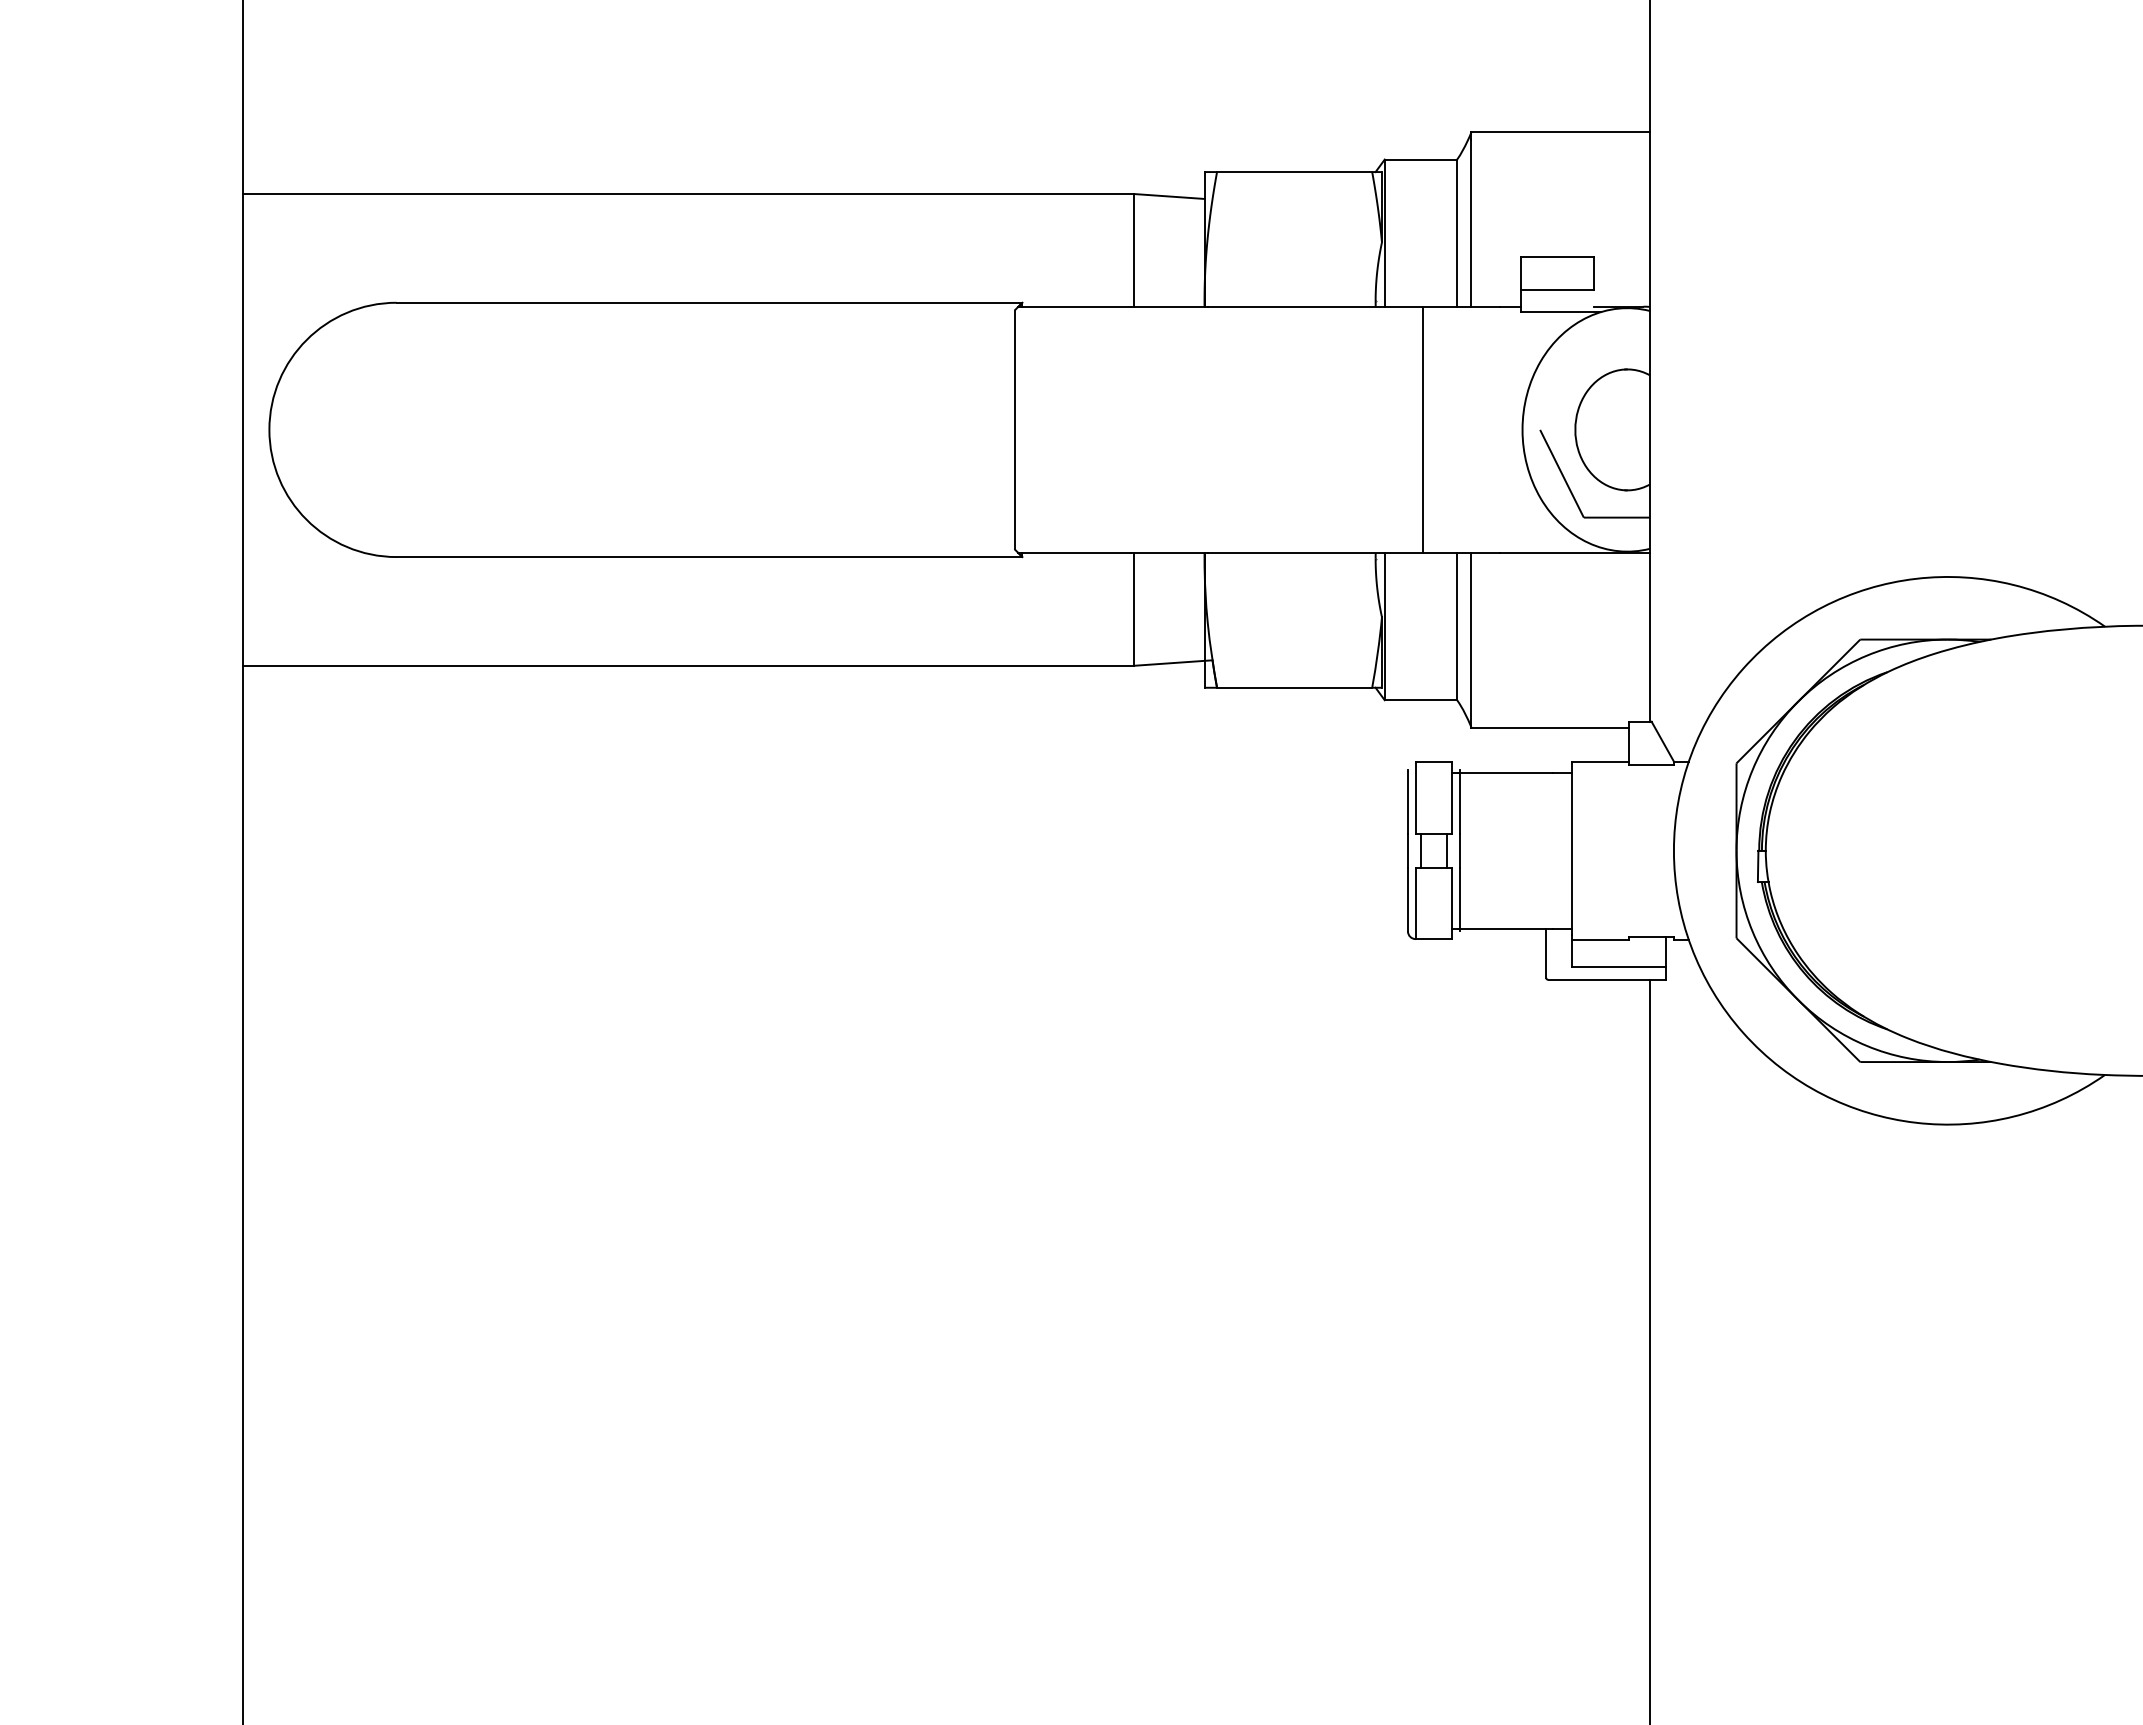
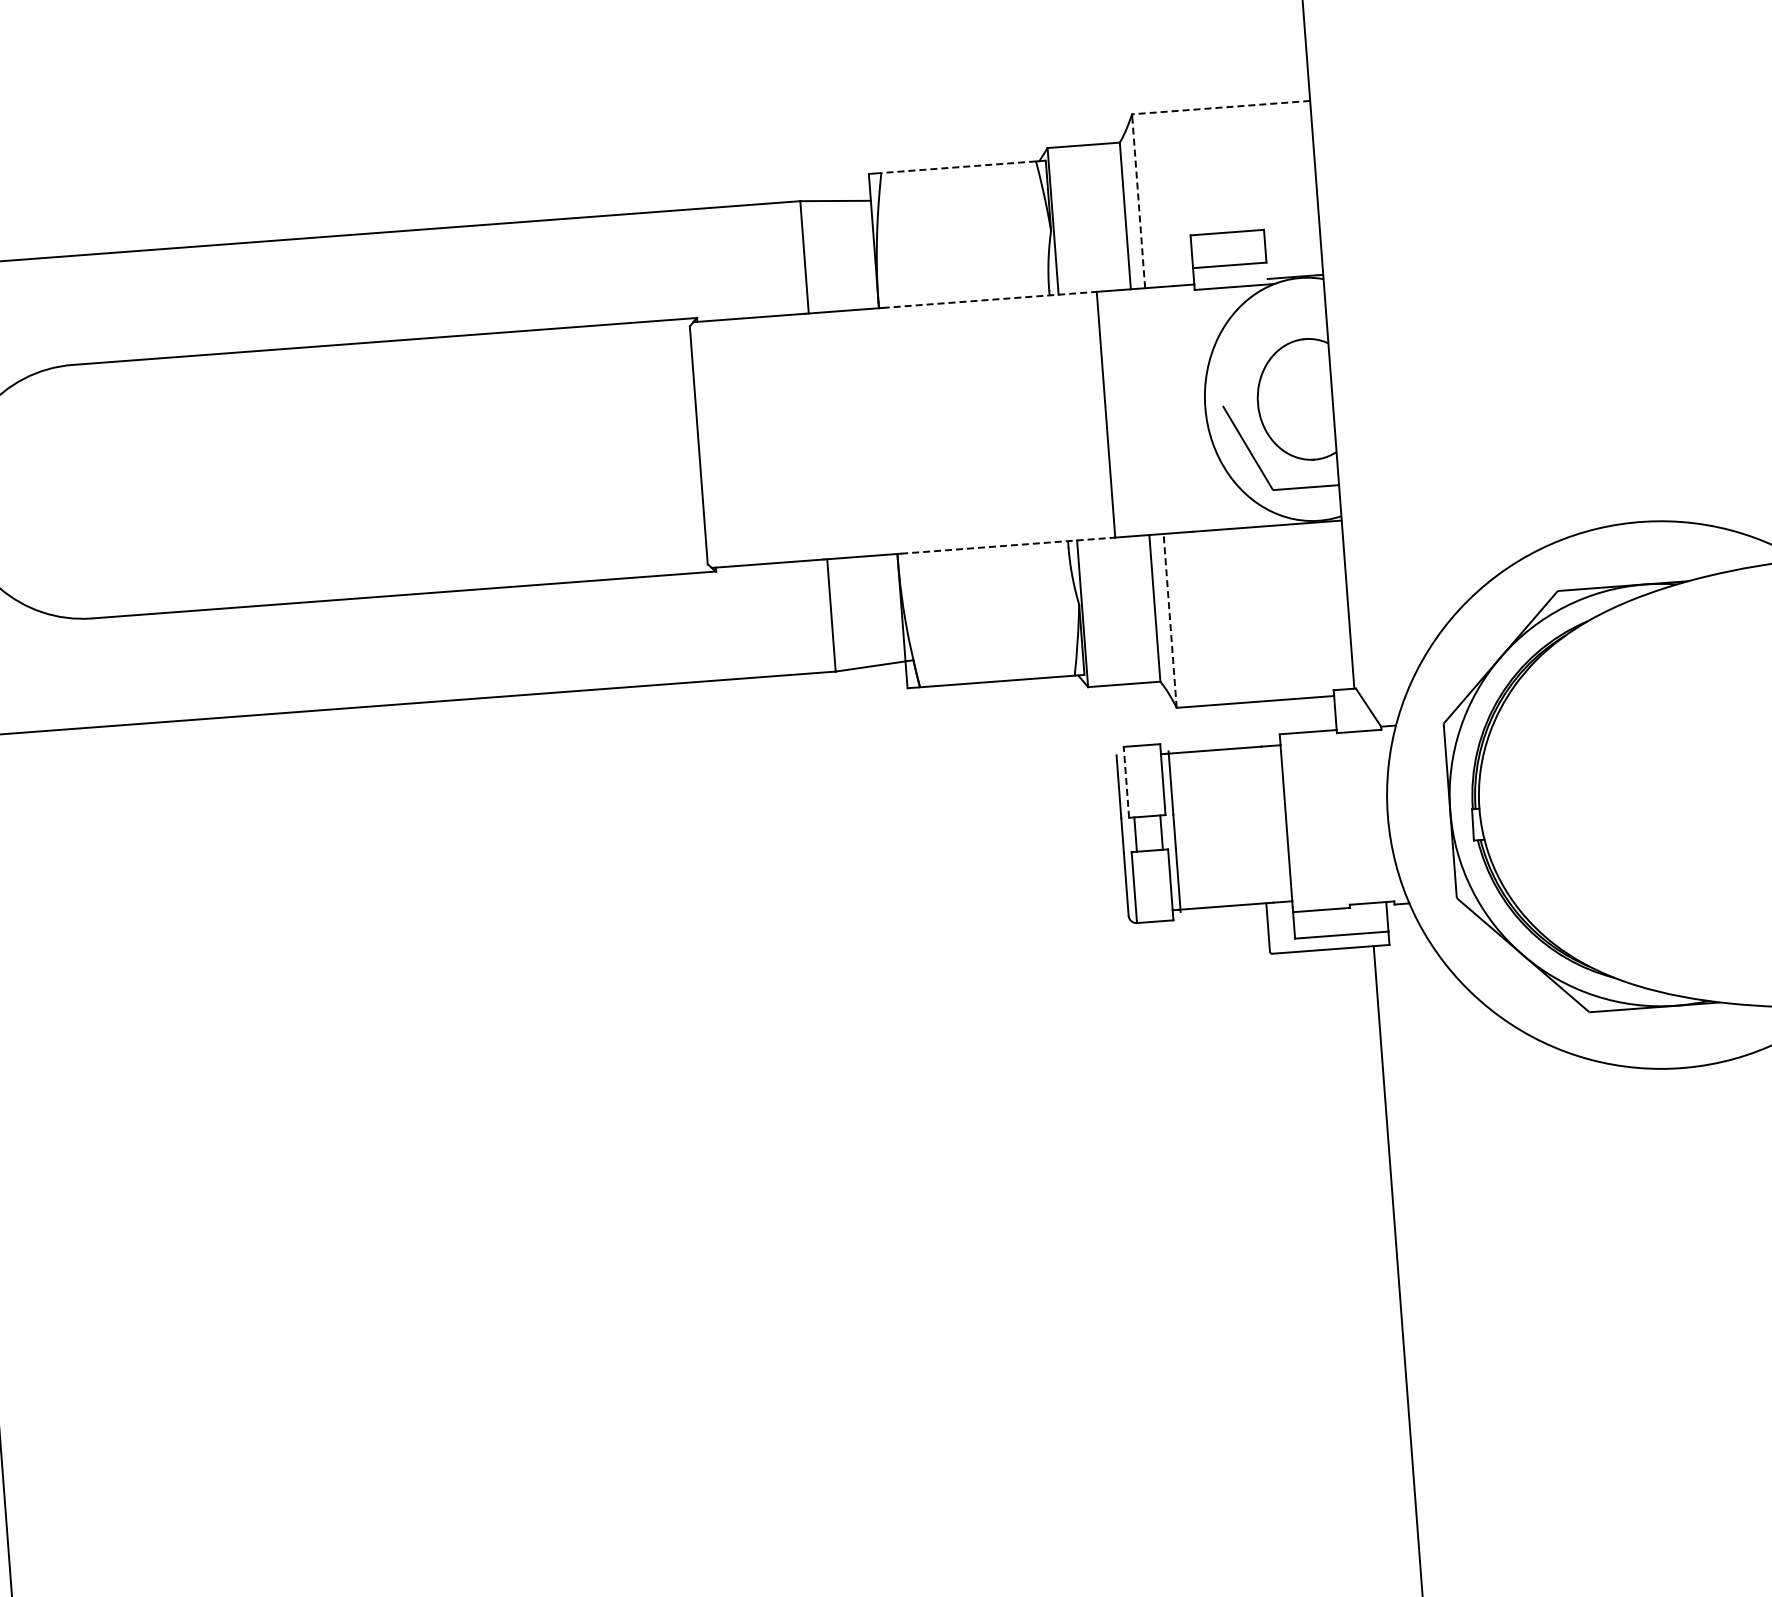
line: (1560, 132) -> (1220, 107), solid -> dashed
line: (1294, 172) -> (958, 167), solid -> dashed
line: (1471, 223) -> (1138, 205), solid -> dashed
line: (1316, 306) -> (990, 299), solid -> dashed
line: (1316, 553) -> (1009, 545), solid -> dashed
line: (1471, 639) -> (1170, 620), solid -> dashed
line: (1415, 798) -> (1126, 782), solid -> dashed

